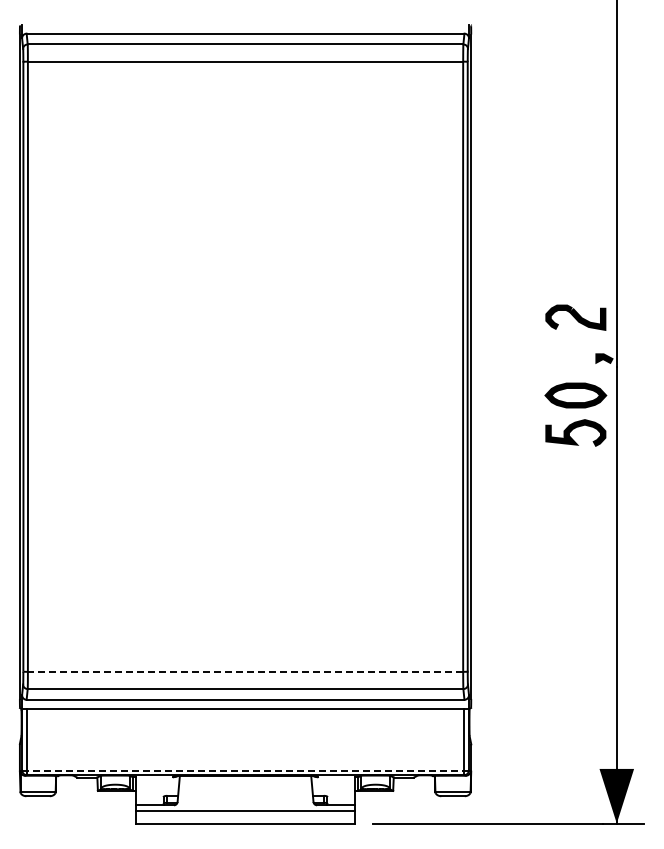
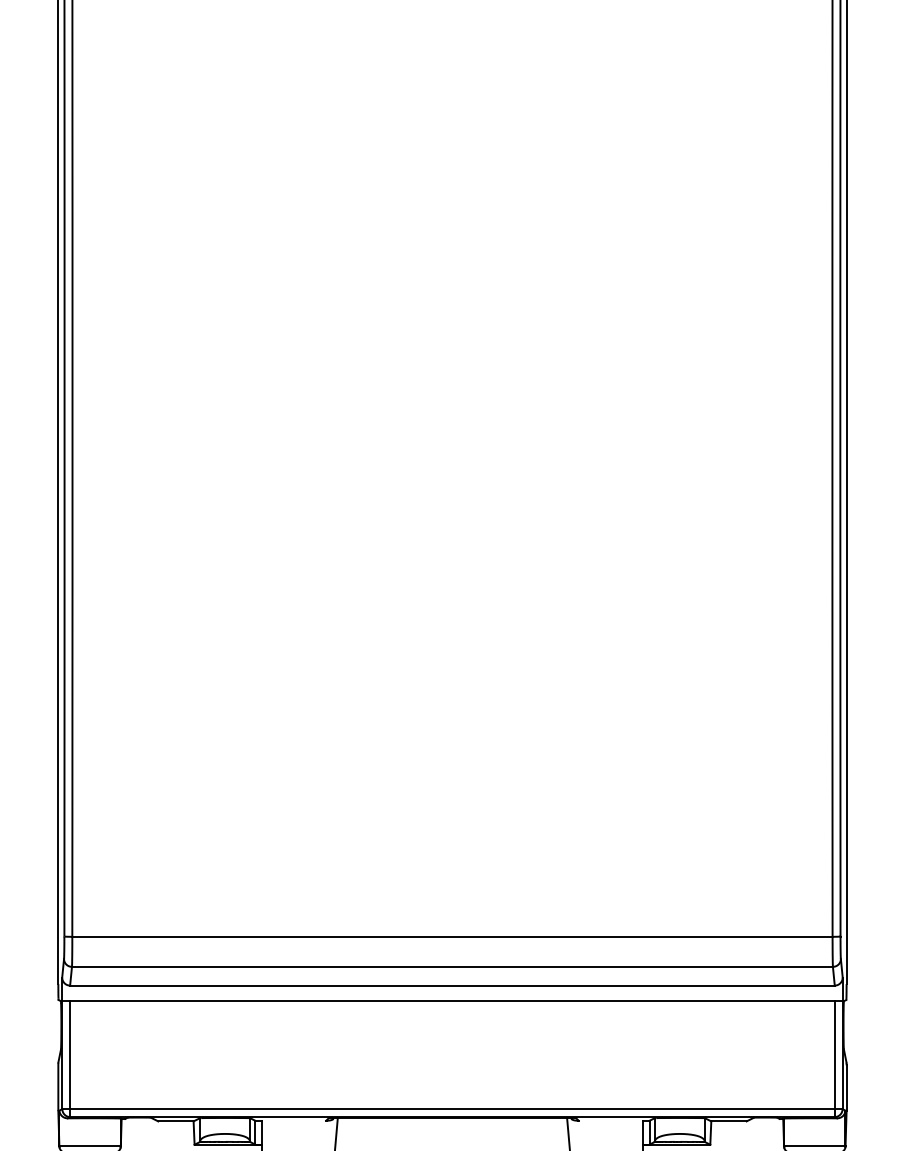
line: (245, 671) -> (452, 936), dashed -> solid
line: (245, 770) -> (452, 1109), dashed -> solid

